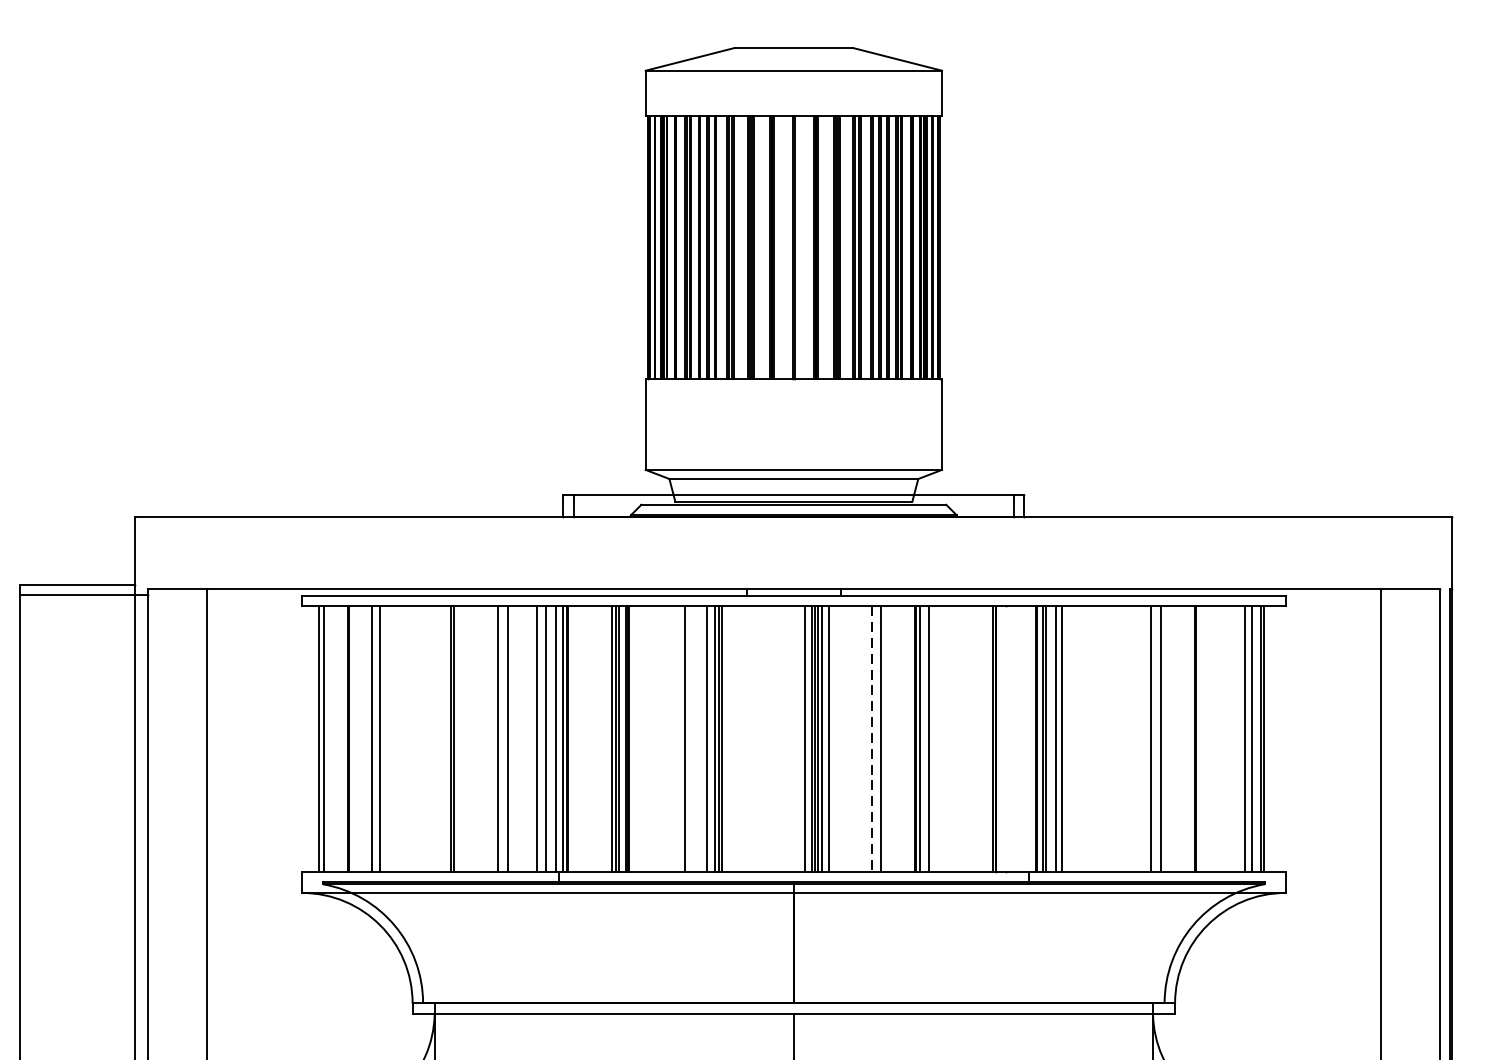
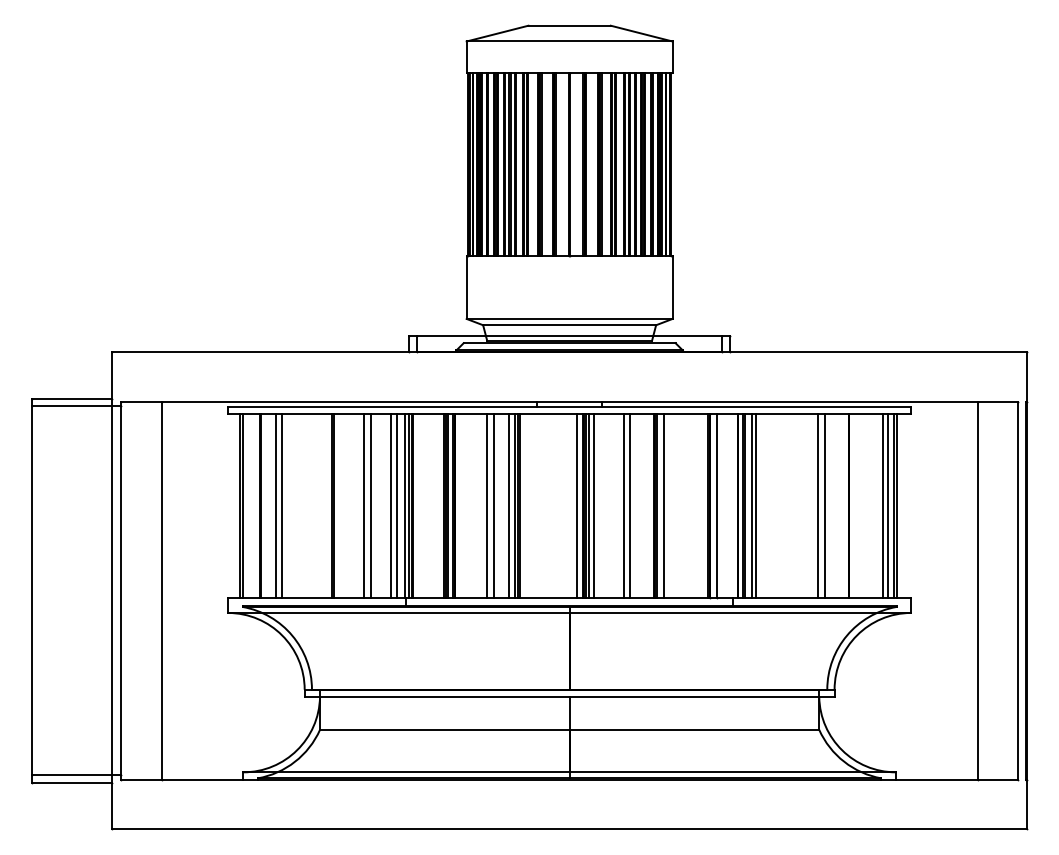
line: (674, 738) -> (486, 505), added
line: (1006, 738) -> (717, 505), added
line: (872, 739) -> (624, 506), dashed -> solid

